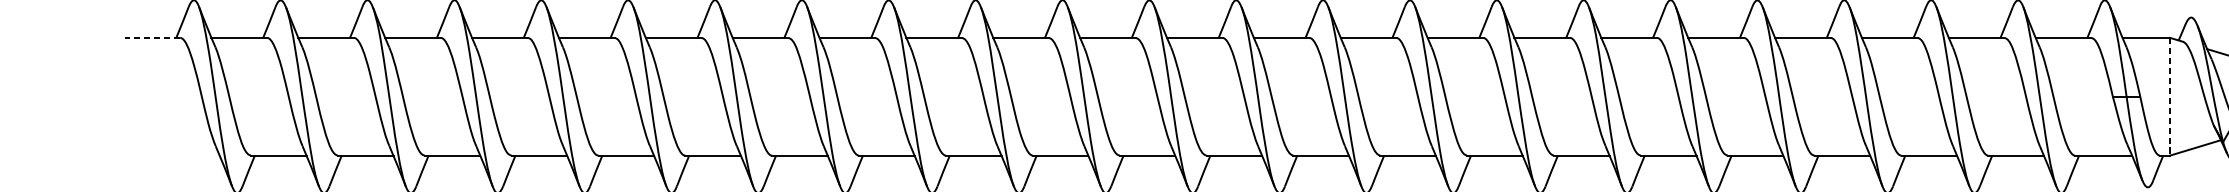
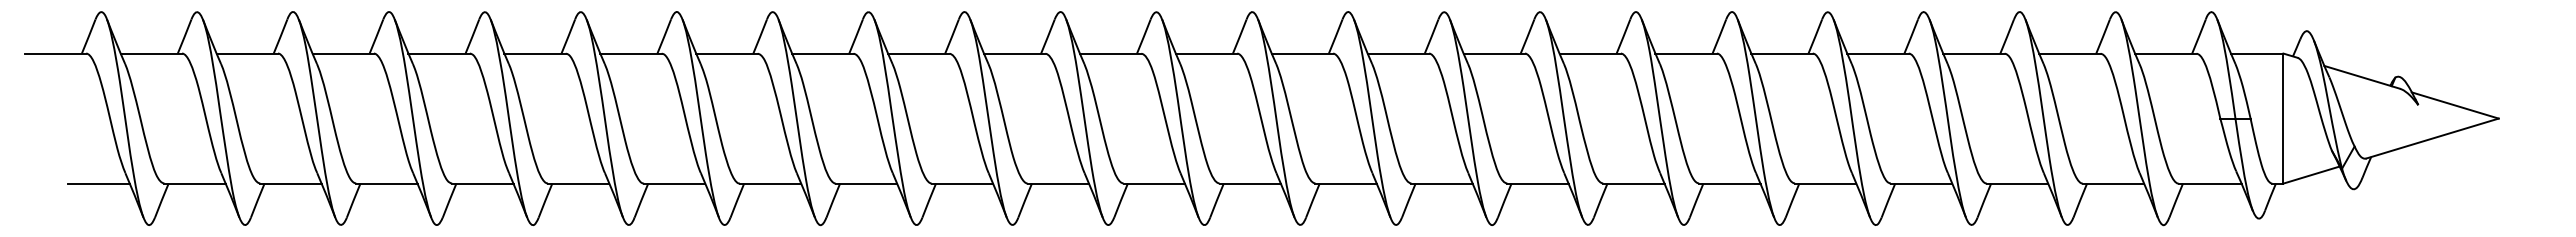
line: (152, 37) -> (55, 53), dashed -> solid
line: (2170, 97) -> (2283, 119), dashed -> solid
line: (191, 155) -> (98, 183), added

